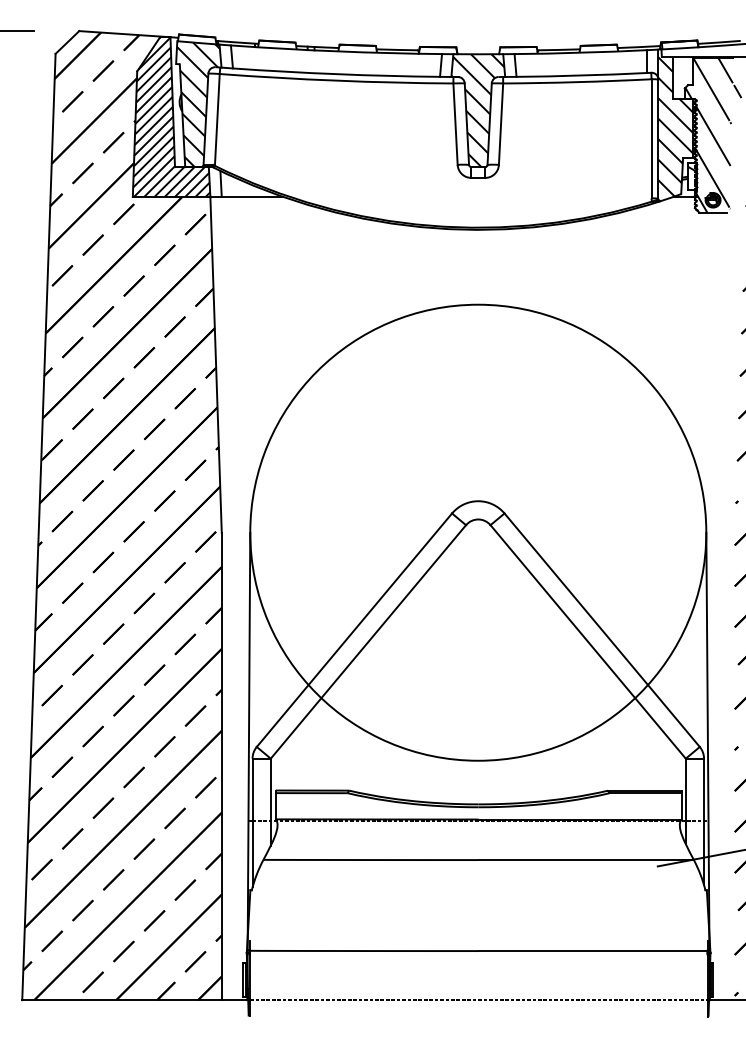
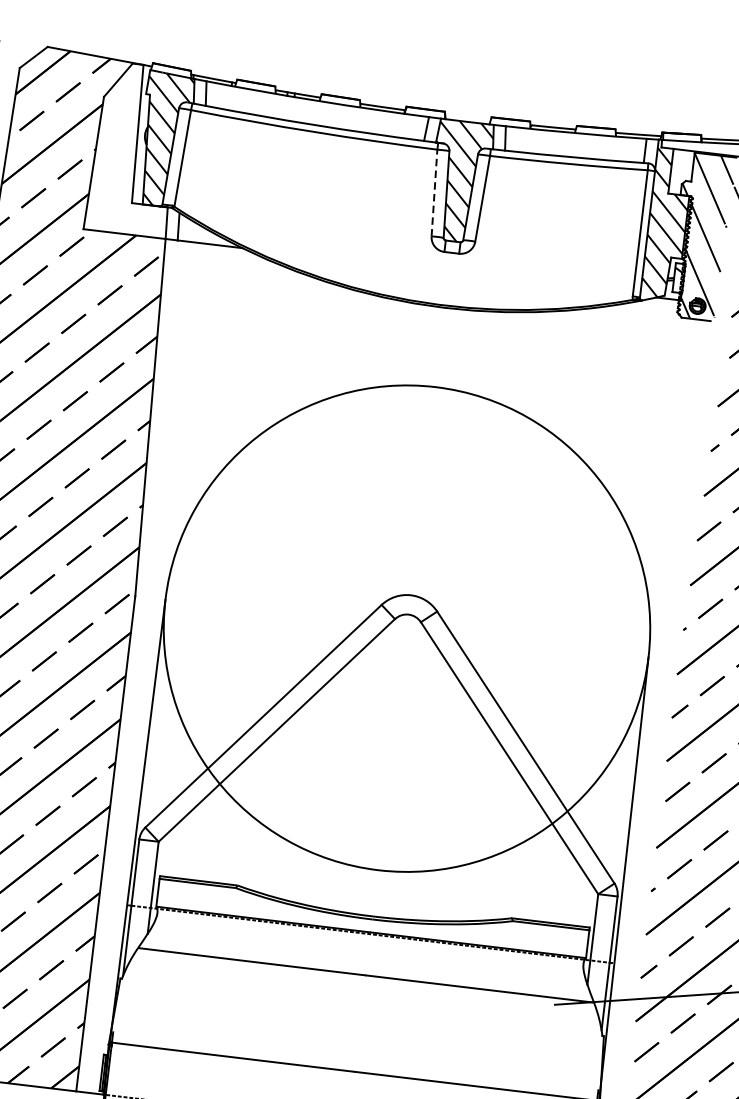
hatch: (171, 116) -> (134, 149), removed
line: (455, 124) -> (434, 193), solid -> dashed

